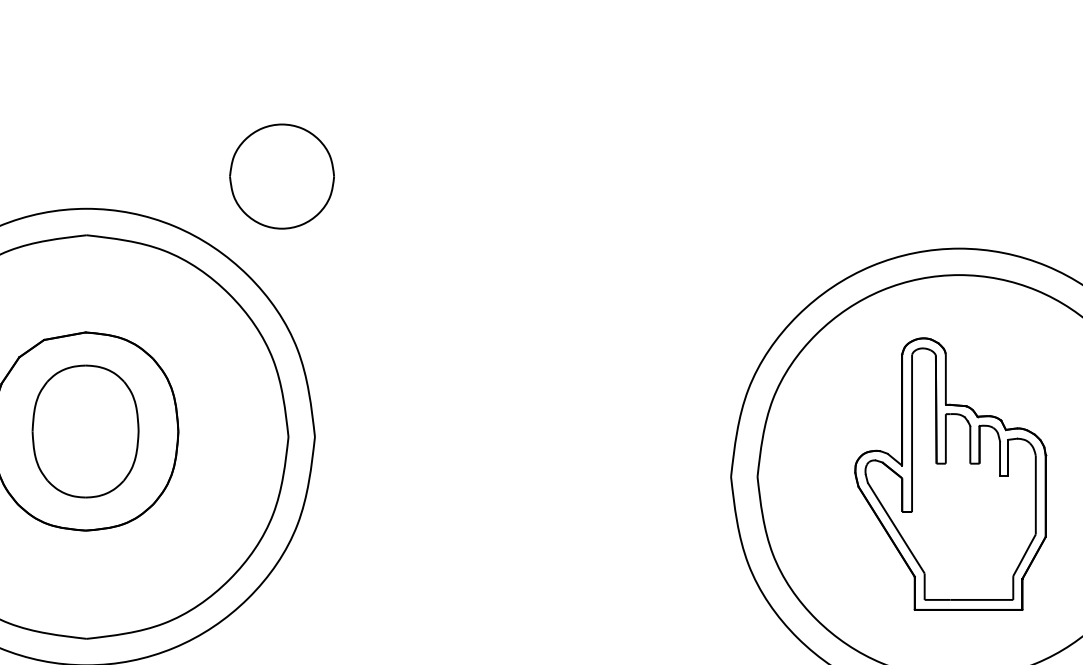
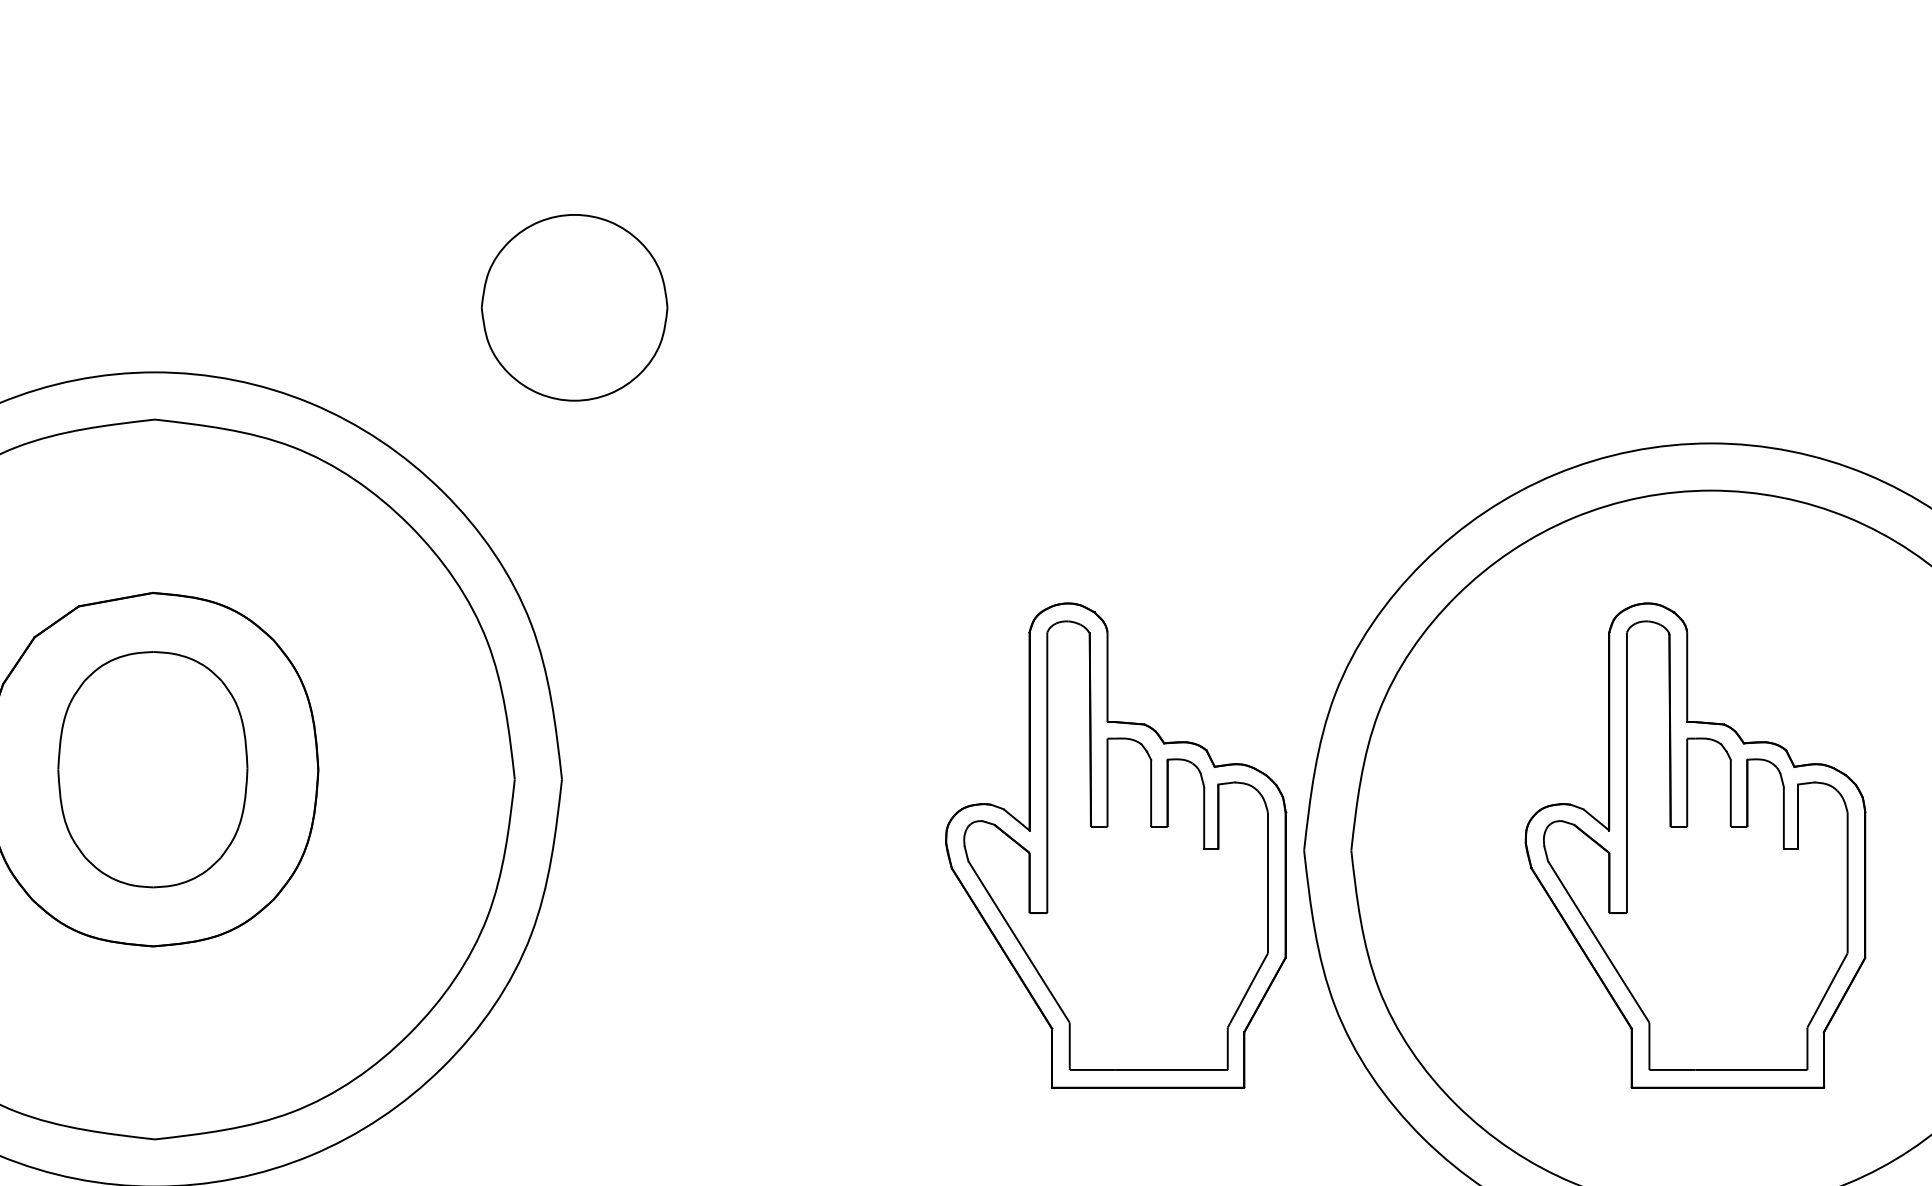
part: (281, 176) -> (573, 307), moved
part: (625, 473) -> (1115, 844), added

